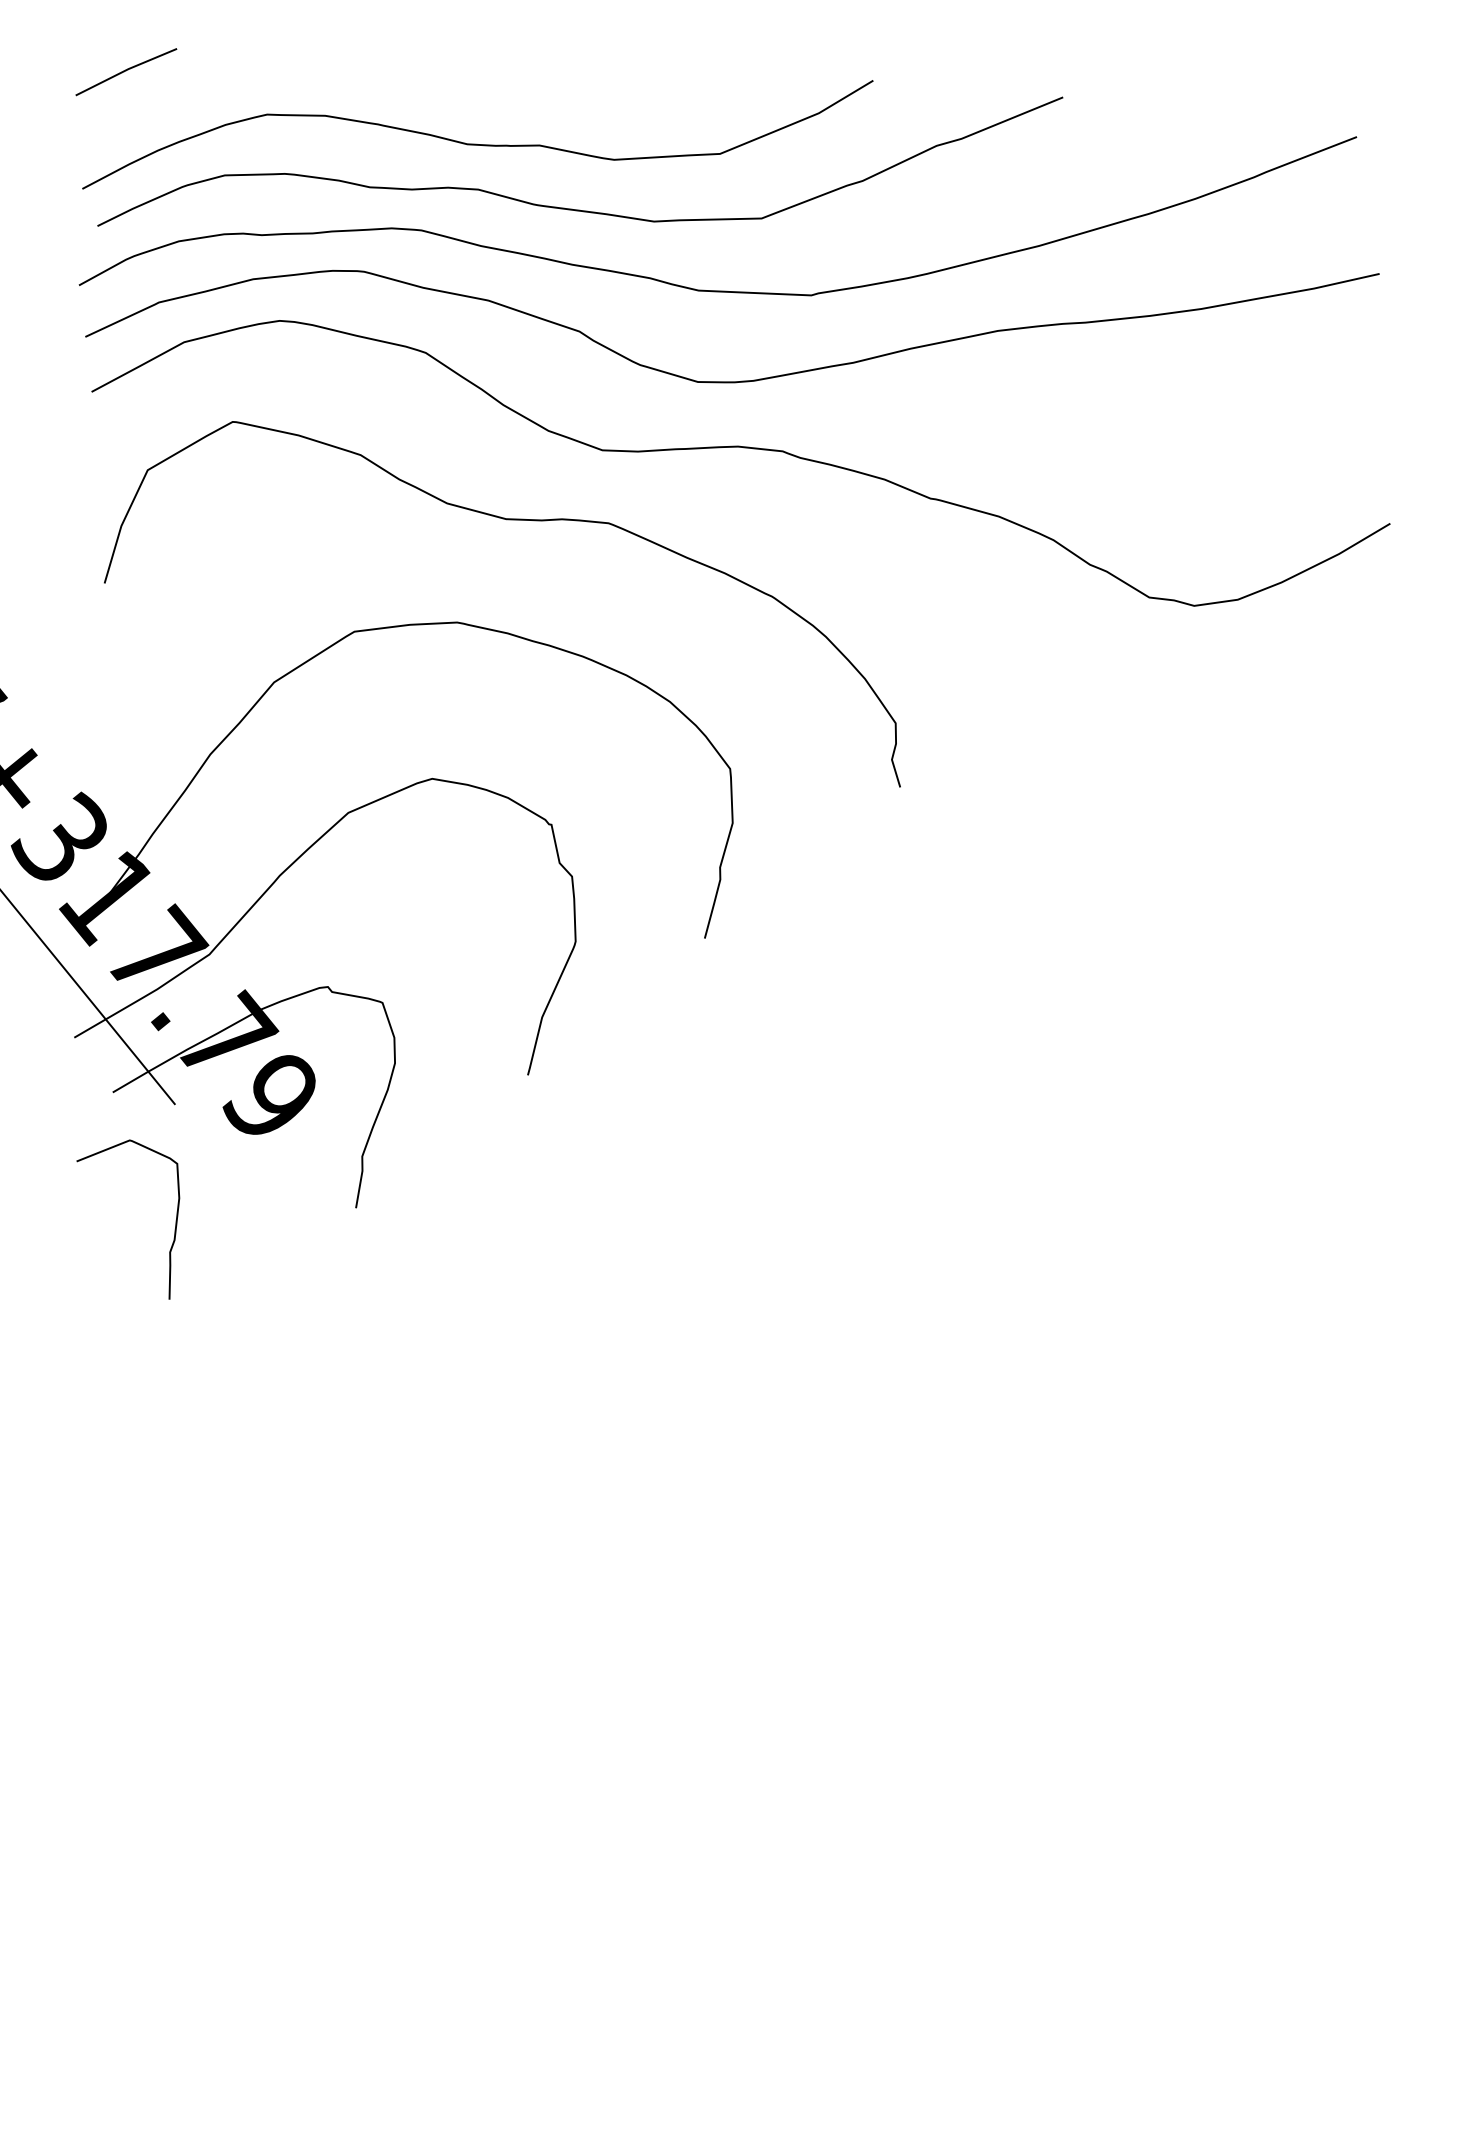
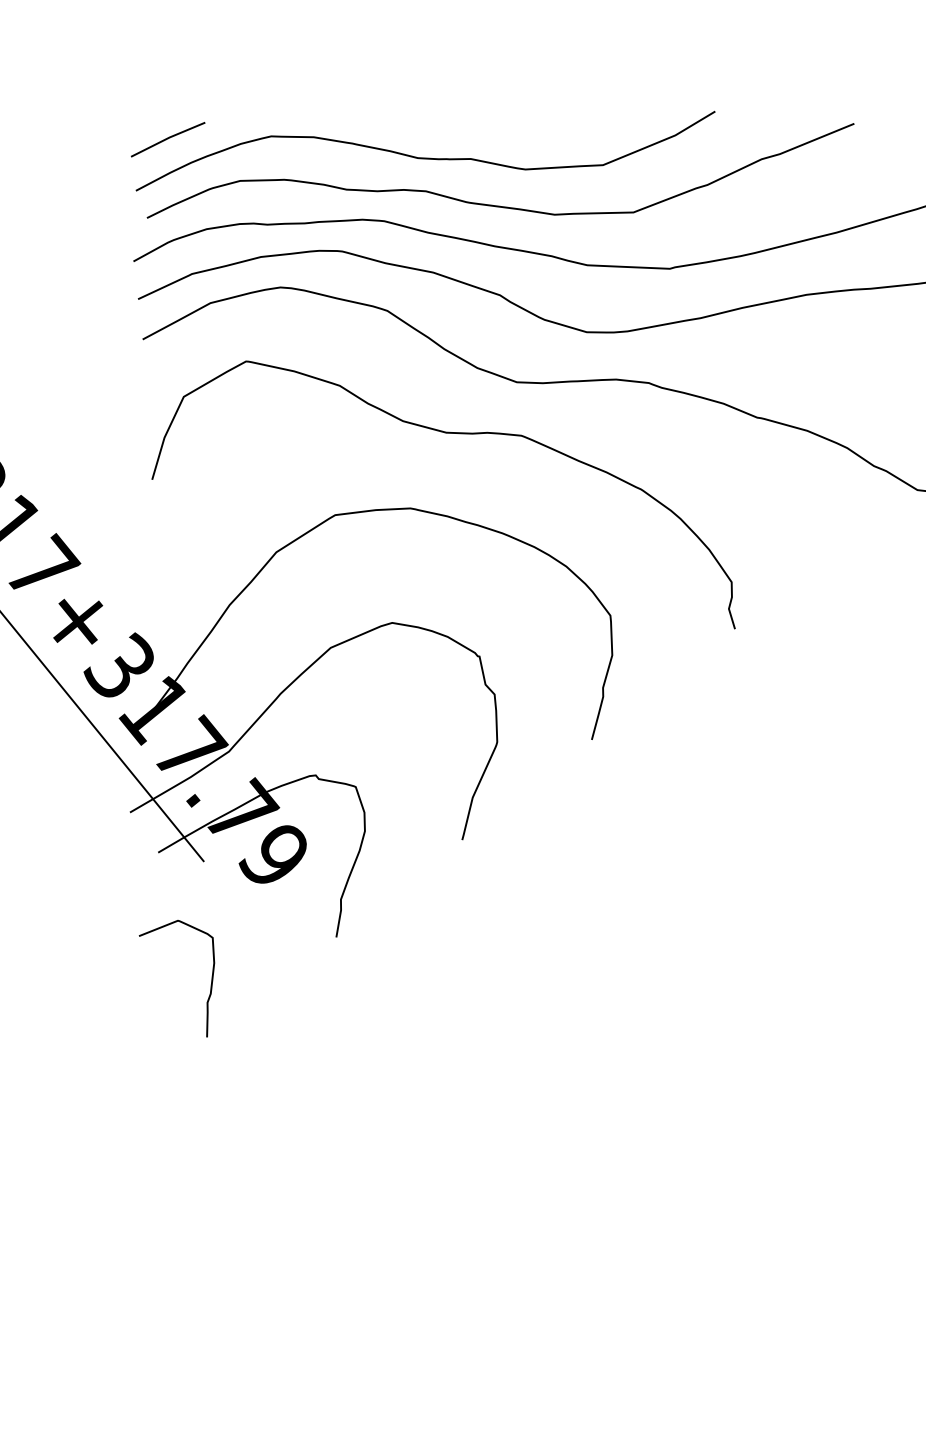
line: (126, 71) -> (168, 139), moved
curve: (175, 1220) -> (211, 979), moved

